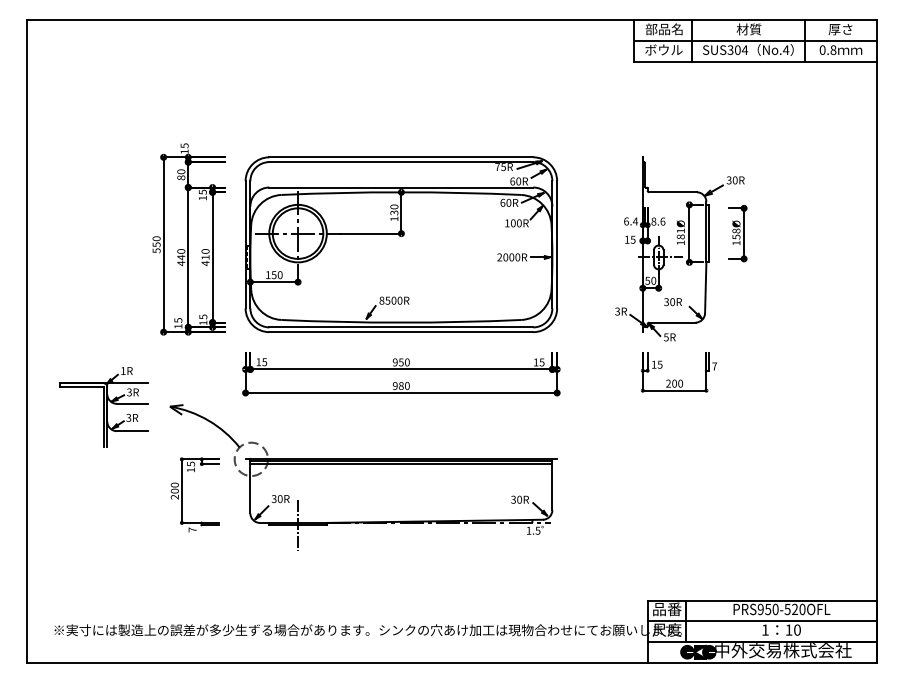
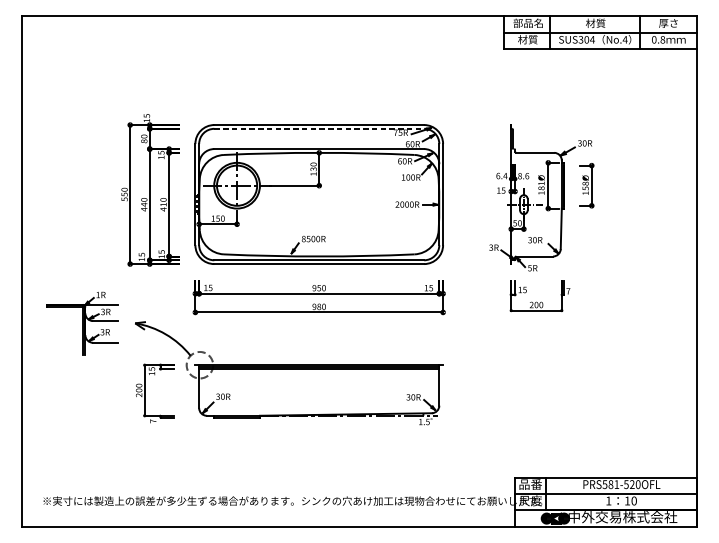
text: (663, 49) -> (527, 39), ボウル -> 材質
line: (401, 162) -> (319, 129), solid -> dashed
line: (298, 525) -> (237, 417), removed
text: (767, 609) -> (610, 484), PRS950-520OFL -> PRS581-520OFL

